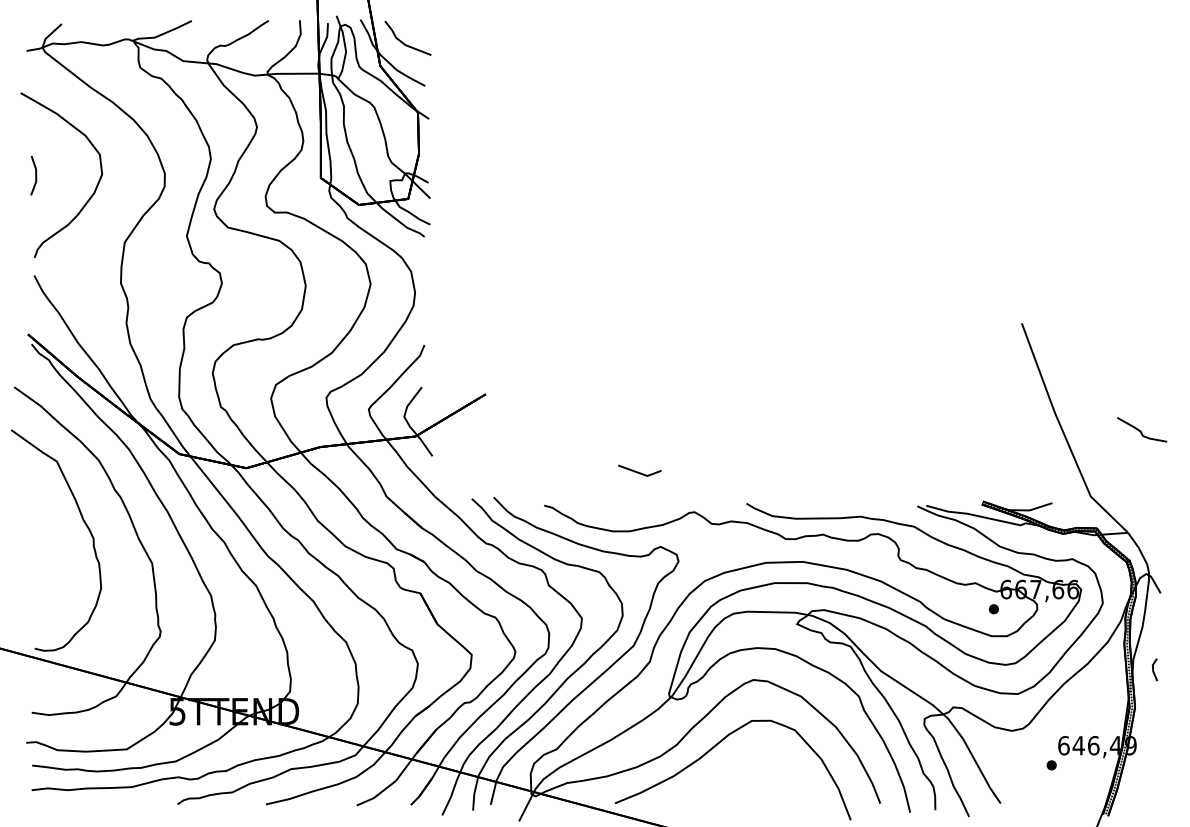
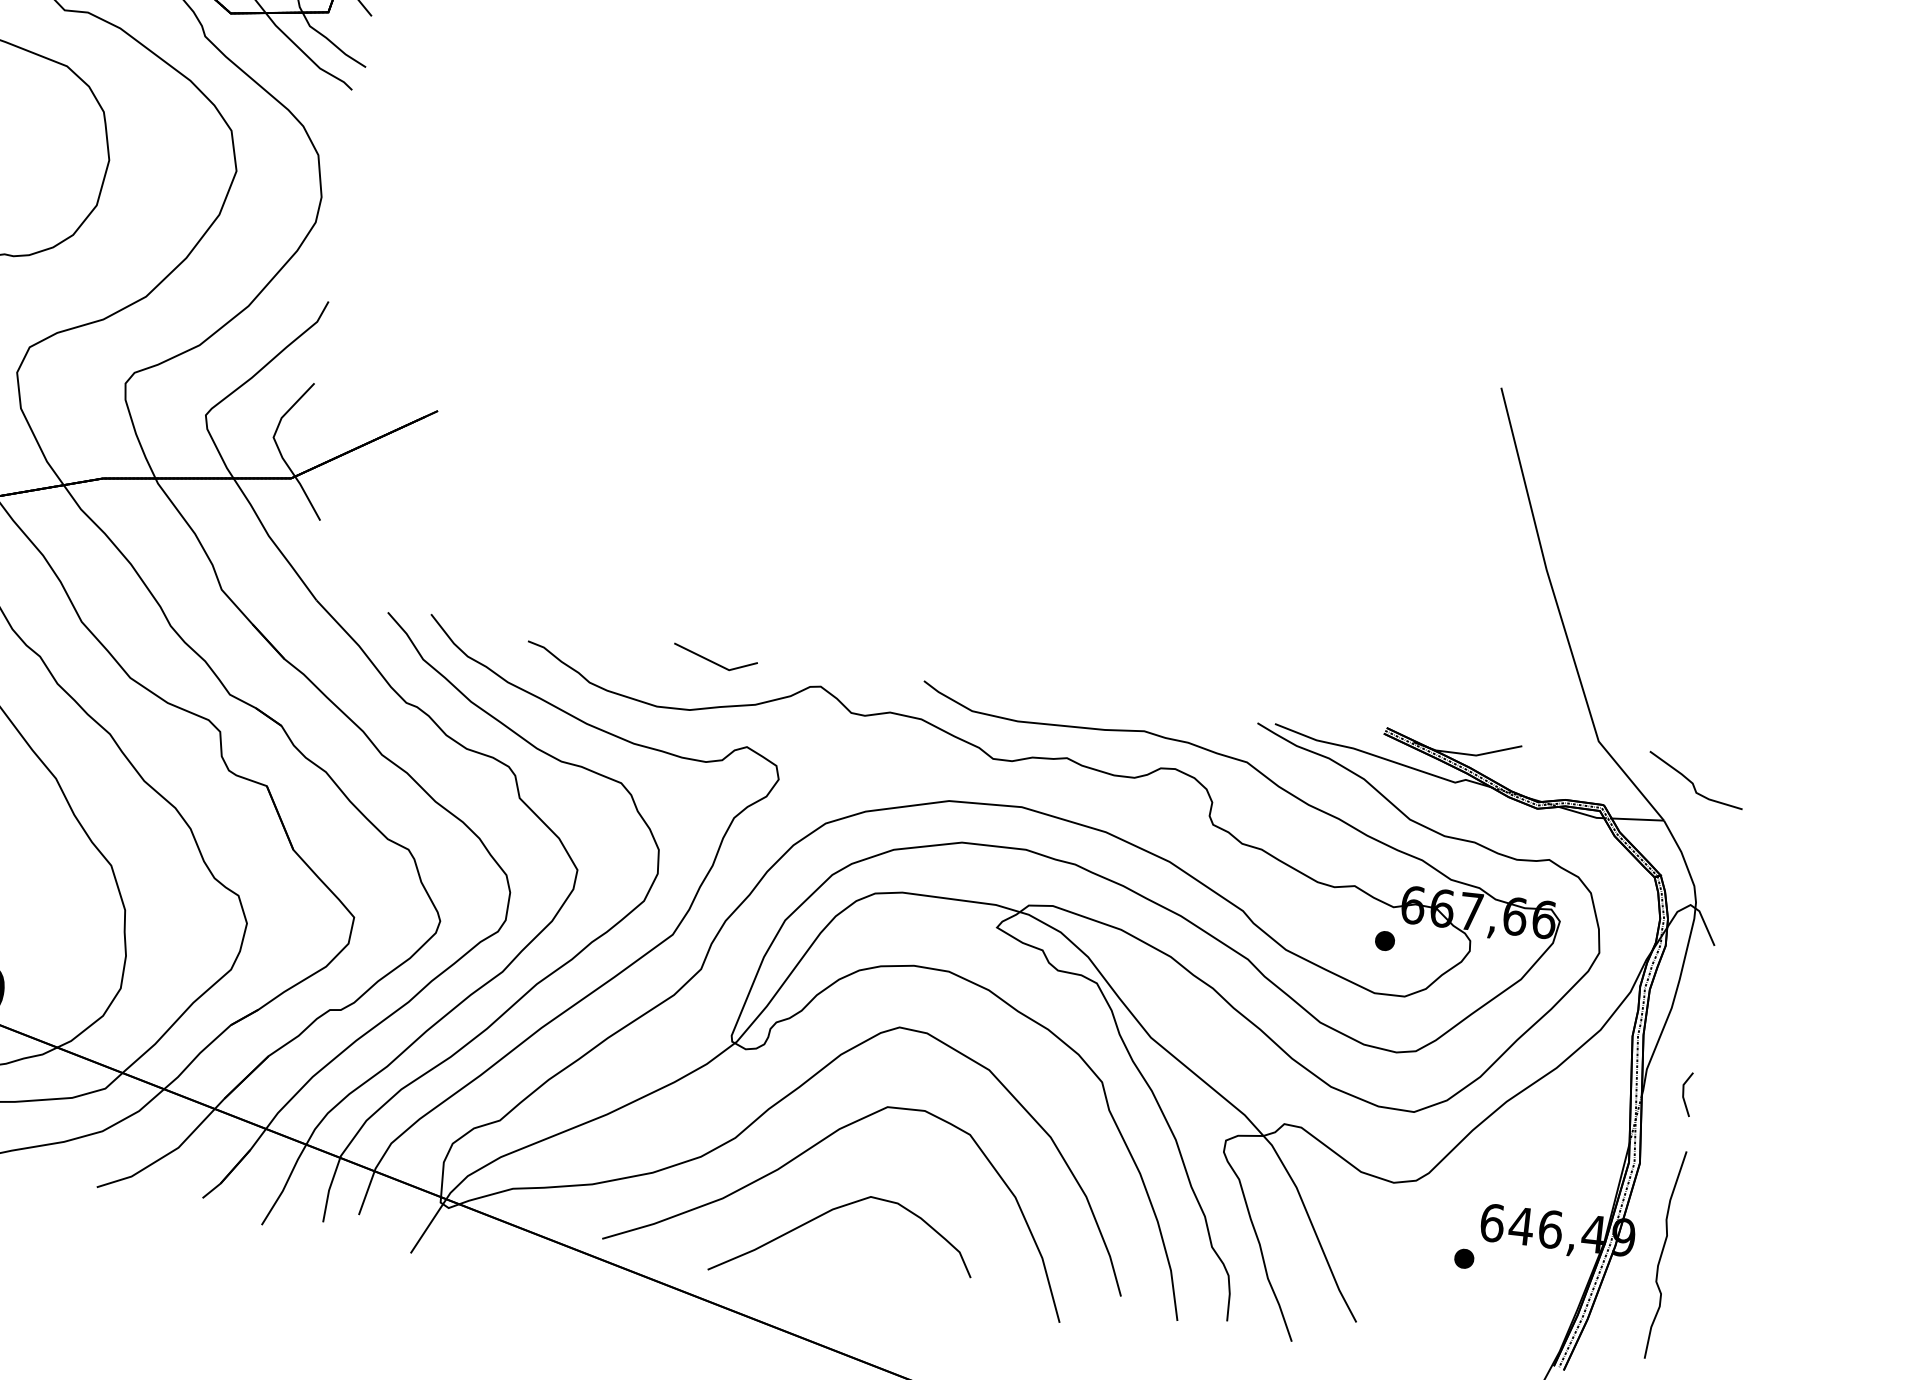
curve: (1140, 430) -> (1692, 781), moved
line: (638, 471) -> (712, 659), moved
curve: (1152, 751) -> (1664, 1253), added
curve: (729, 777) -> (831, 1212), added

